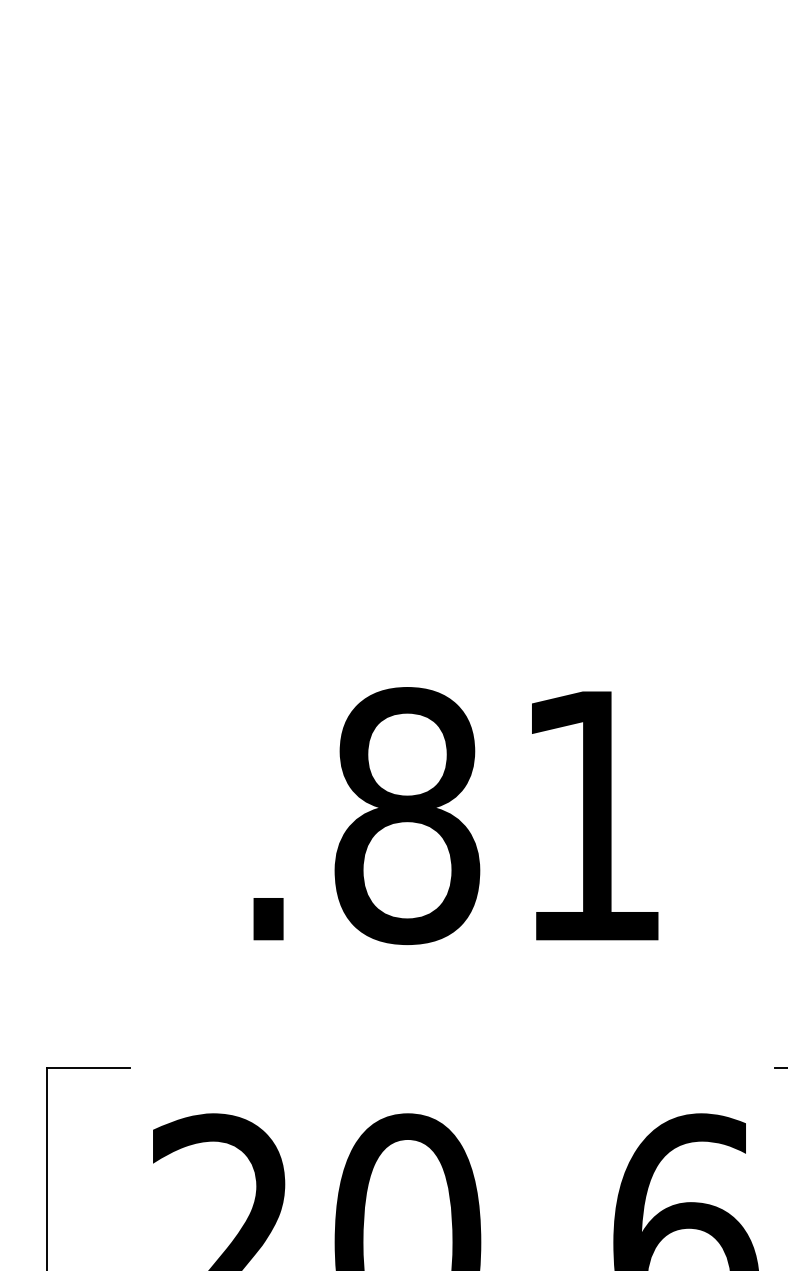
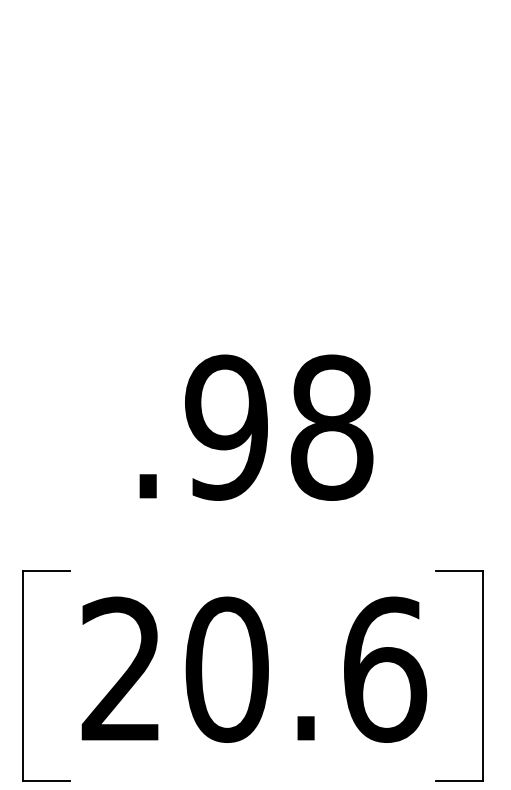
text: (499, 815) -> (279, 427), .81 -> .98

